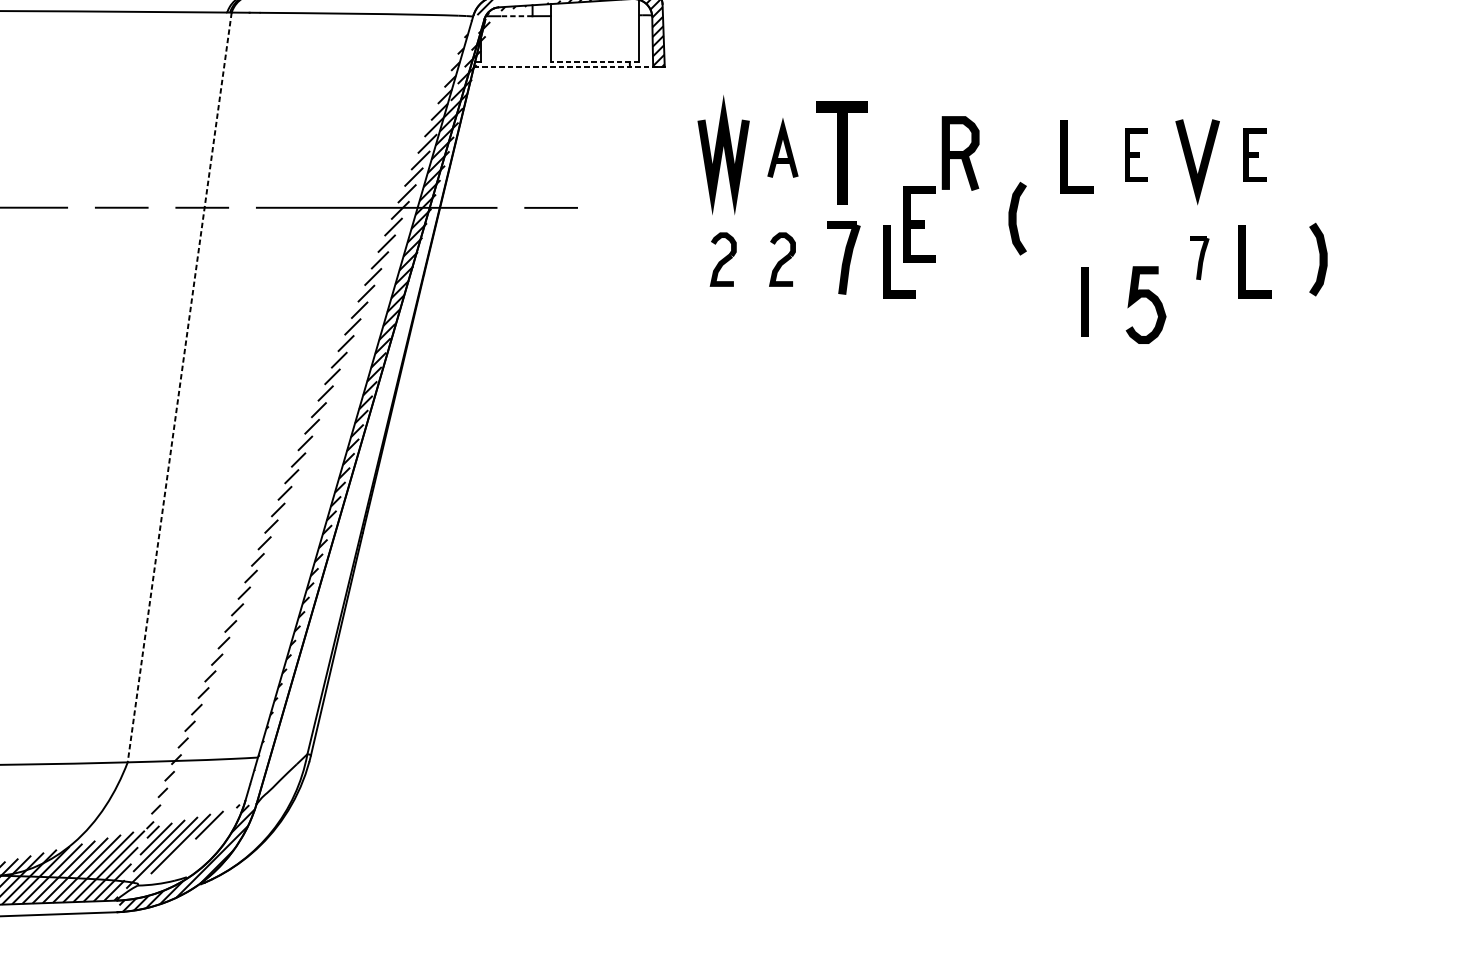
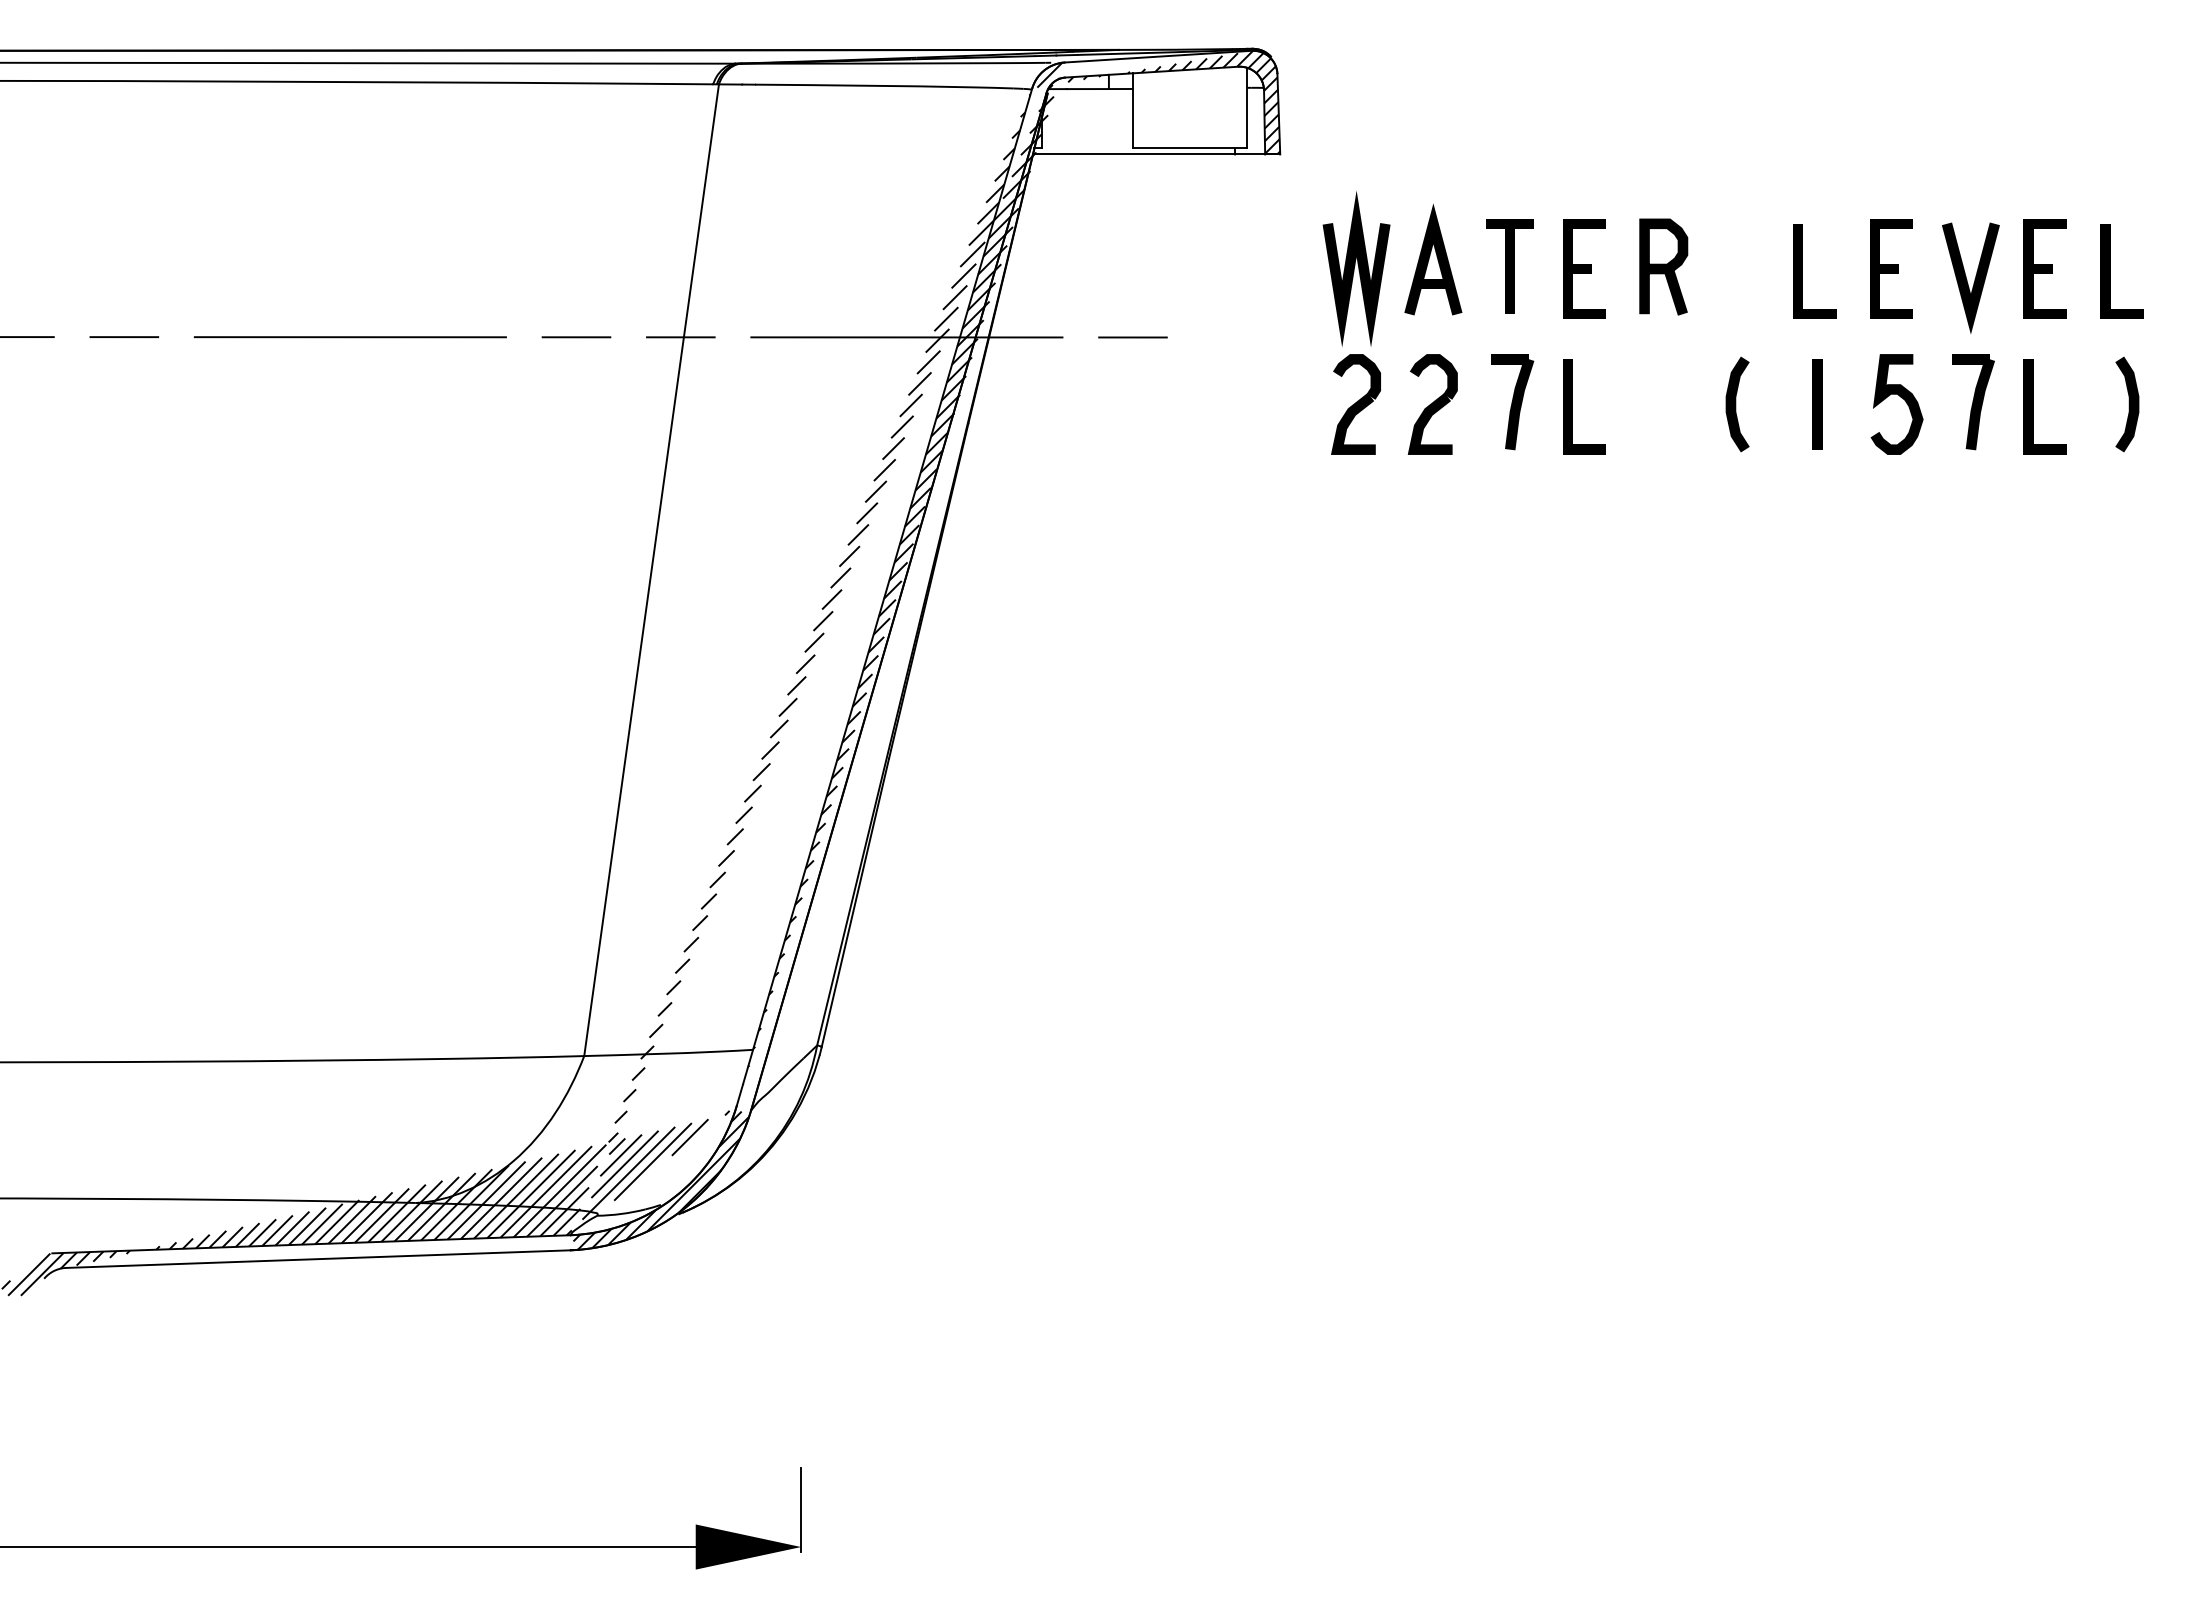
line: (516, 16) -> (1087, 89), dashed -> solid
line: (594, 62) -> (1189, 148), dashed -> solid
line: (569, 66) -> (1156, 154), dashed -> solid
part: (783, 147) -> (1433, 259), size x1.43
part: (841, 153) -> (1509, 266), size x0.71
part: (1136, 154) -> (1891, 268), size x1.43
part: (1254, 154) -> (2044, 268), size x1.43
line: (1305, 156) -> (2110, 271), added
curve: (1016, 218) -> (1736, 404), moved
part: (919, 224) -> (1584, 268), moved
part: (1199, 258) -> (1973, 402), size x1.67
part: (722, 259) -> (1355, 404), size x1.43
part: (782, 259) -> (1432, 404), size x1.43
curve: (1149, 300) -> (1901, 398), moved
line: (1085, 302) -> (1817, 404), moved
line: (179, 387) -> (651, 570), dashed -> solid

